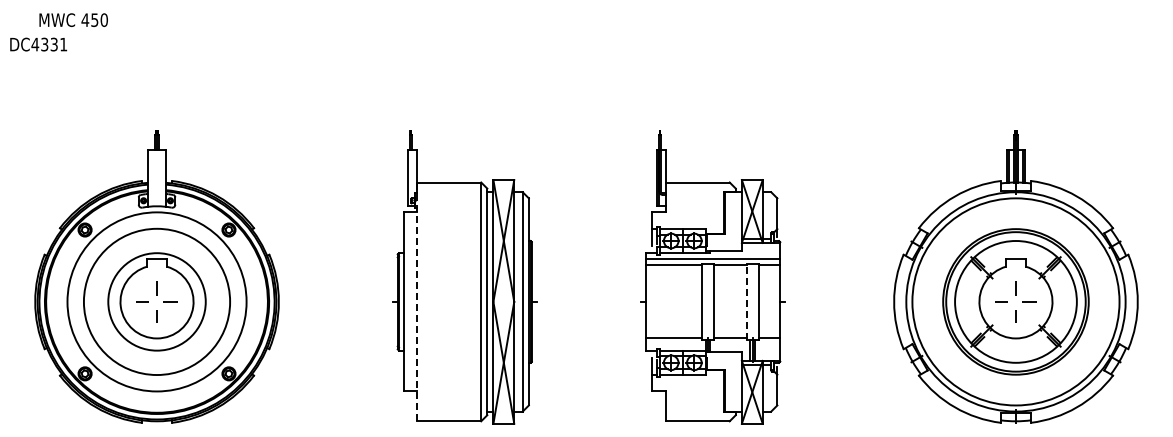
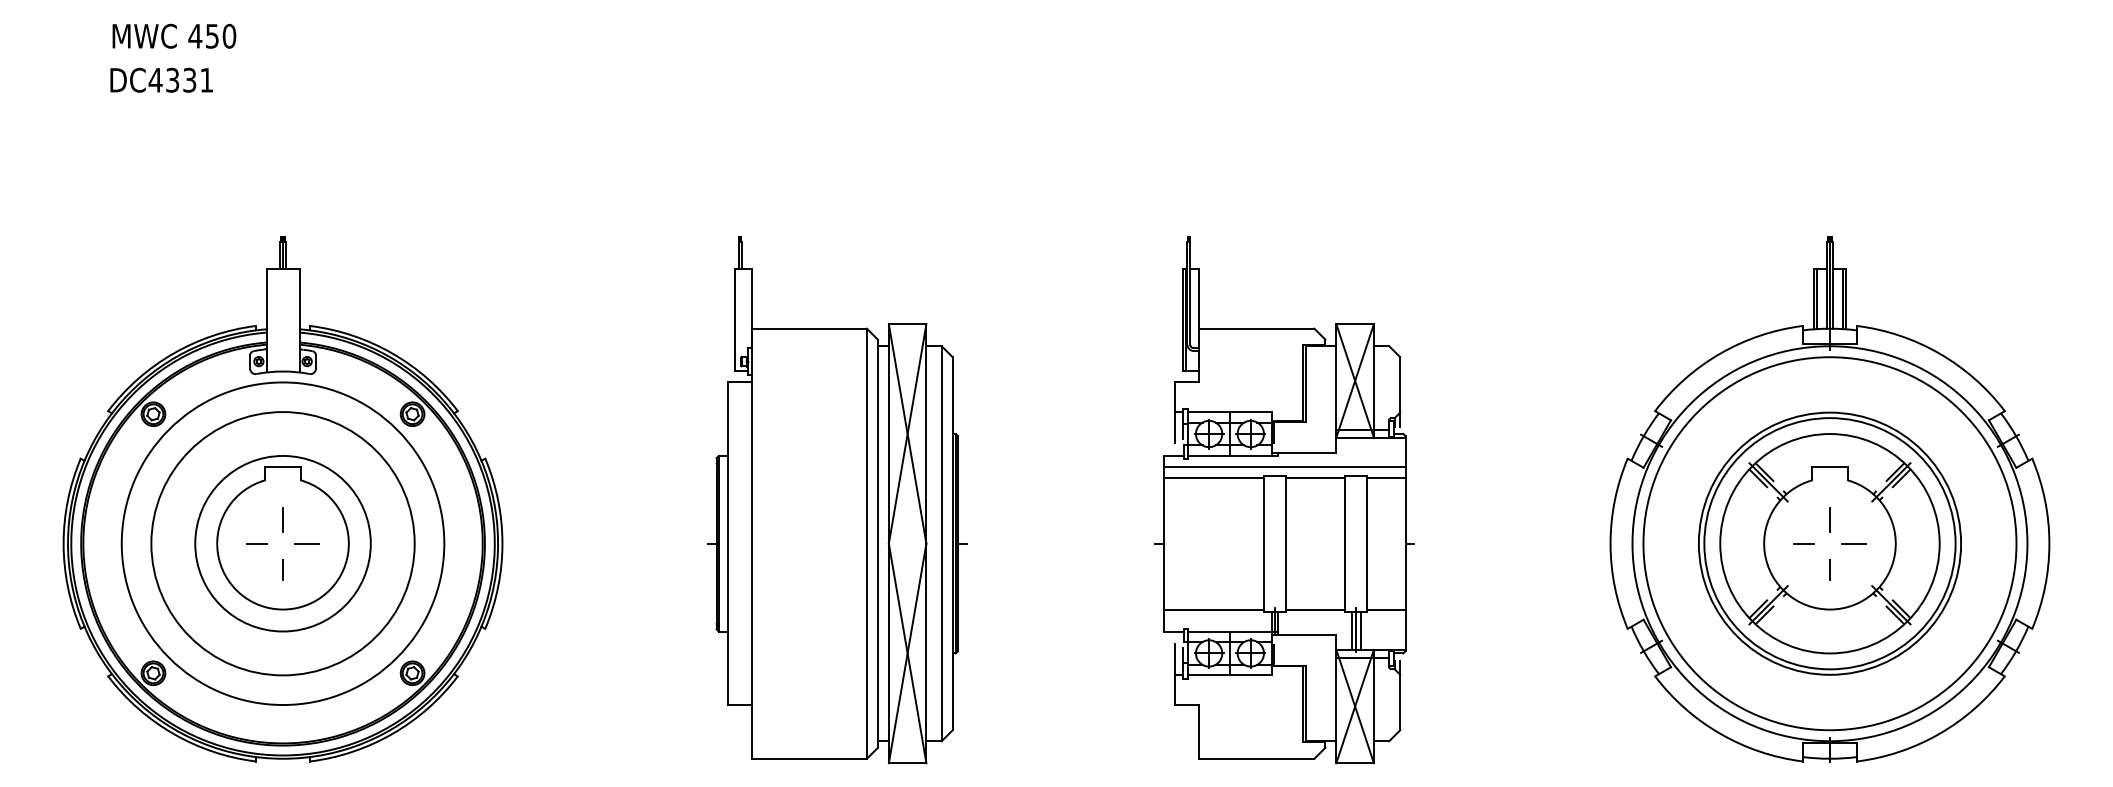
text: (73, 19) -> (174, 35), moved
text: (38, 44) -> (161, 80), moved
line: (417, 301) -> (752, 542), dashed -> solid
line: (746, 301) -> (1344, 542), dashed -> solid

